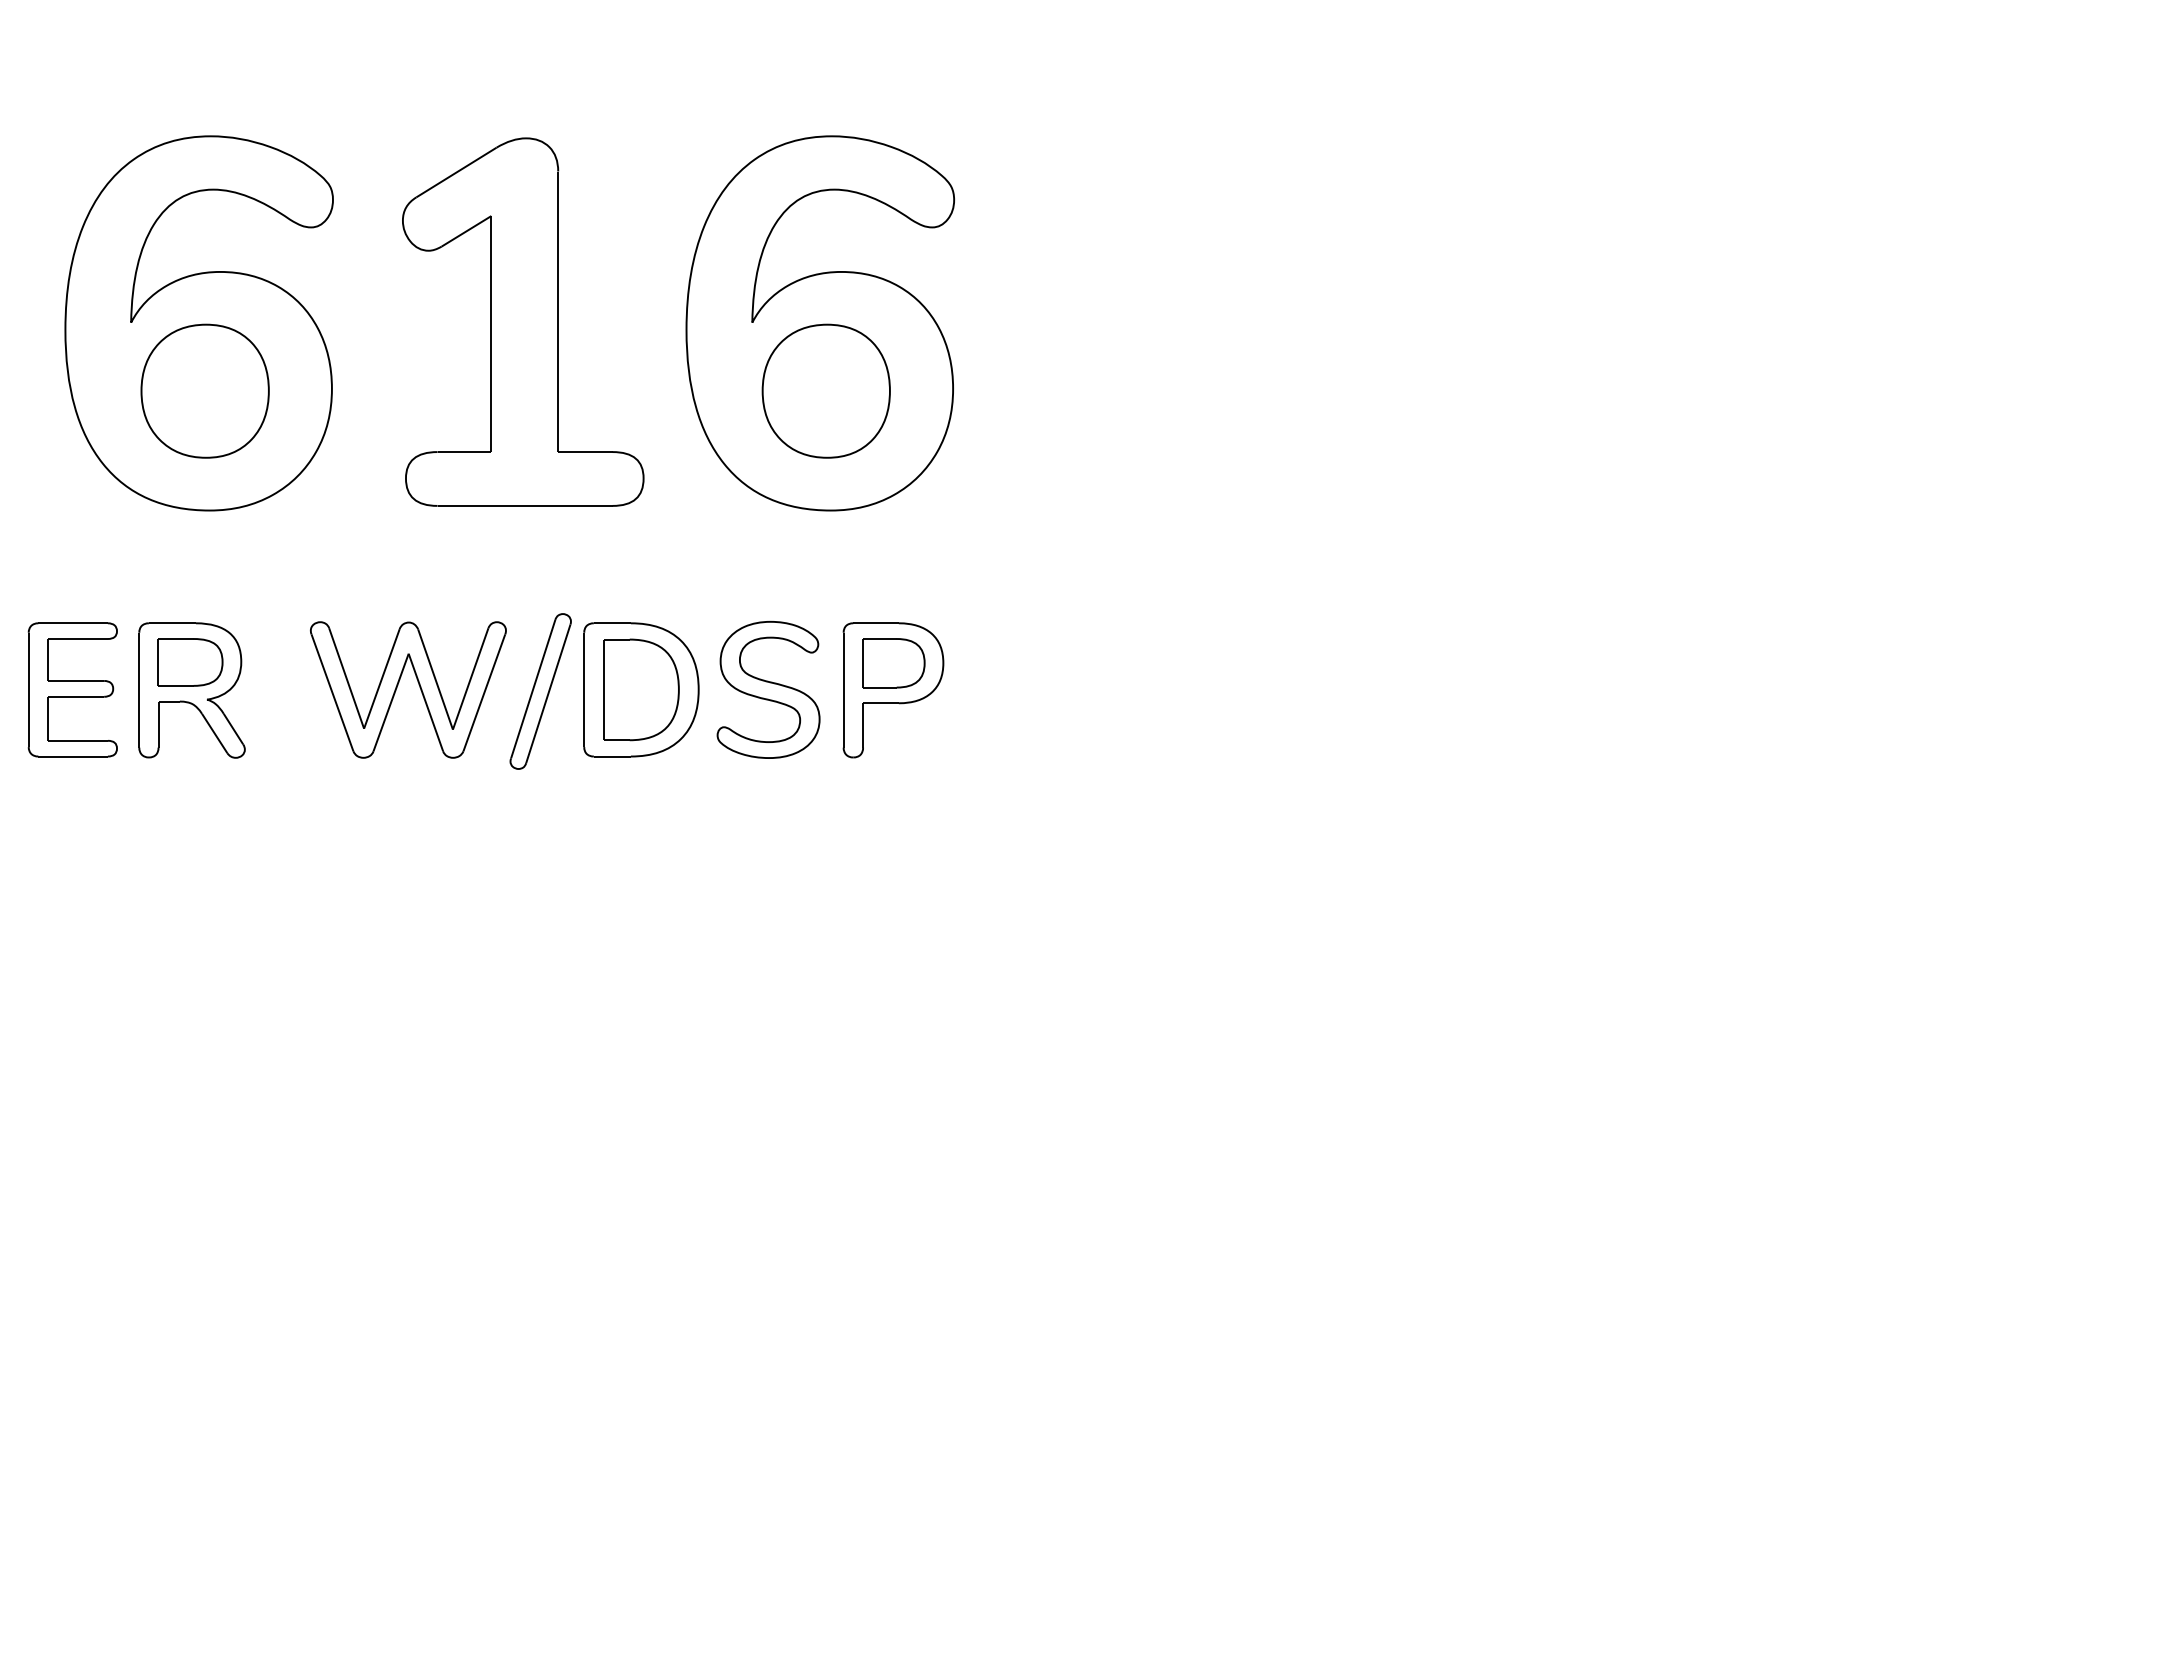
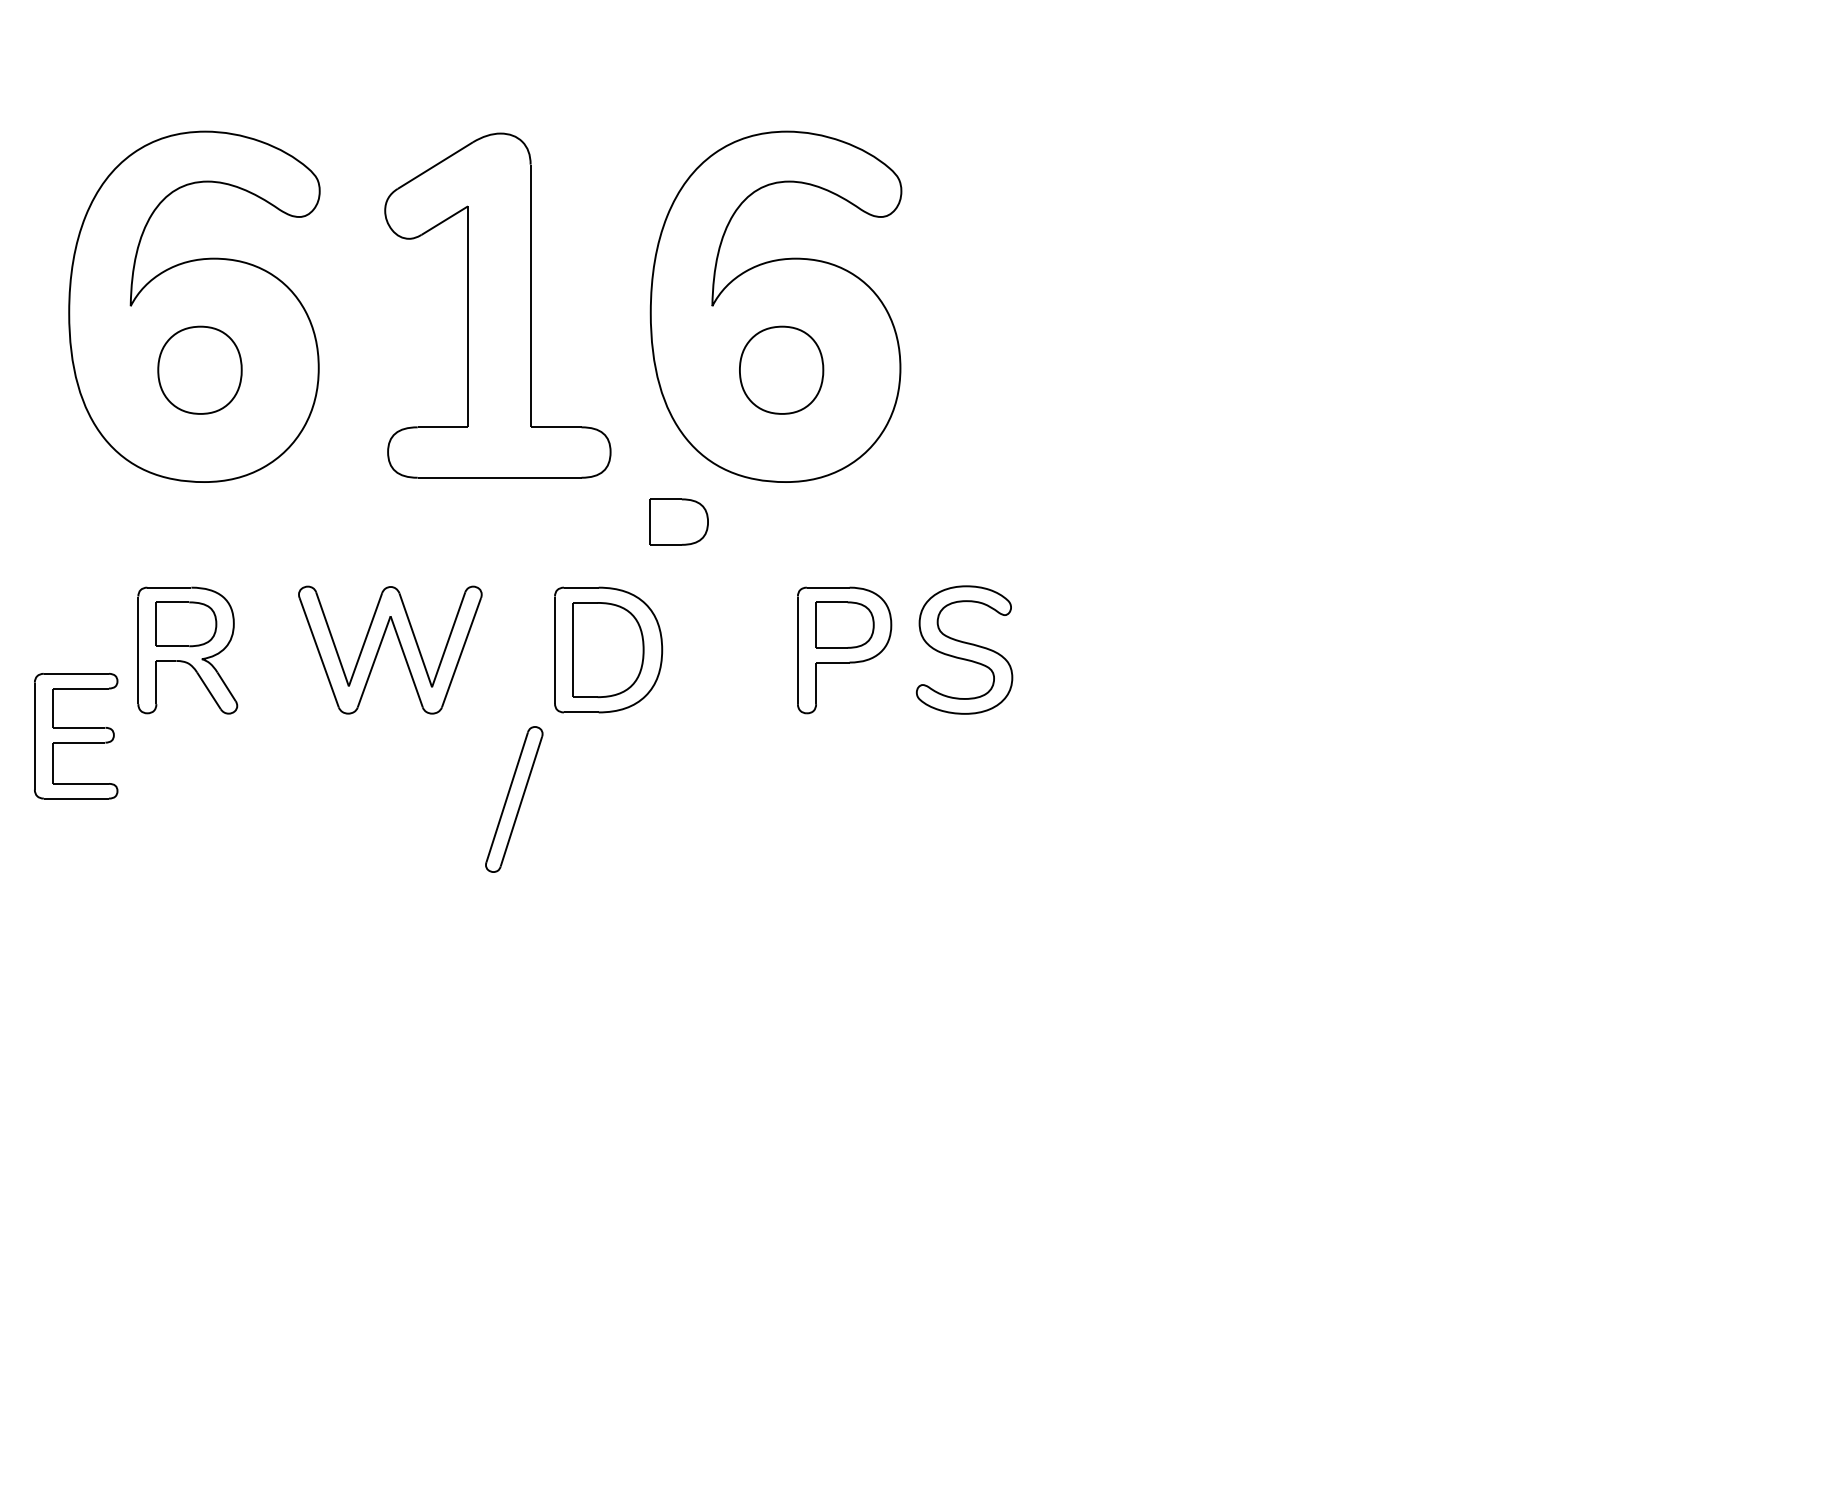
part: (204, 390) -> (199, 369), size x0.7
part: (825, 390) -> (780, 369), size x0.7
part: (716, 553) -> (678, 522), added
part: (72, 689) -> (75, 735), moved
part: (768, 689) -> (964, 649), moved
part: (540, 691) -> (514, 799), moved

